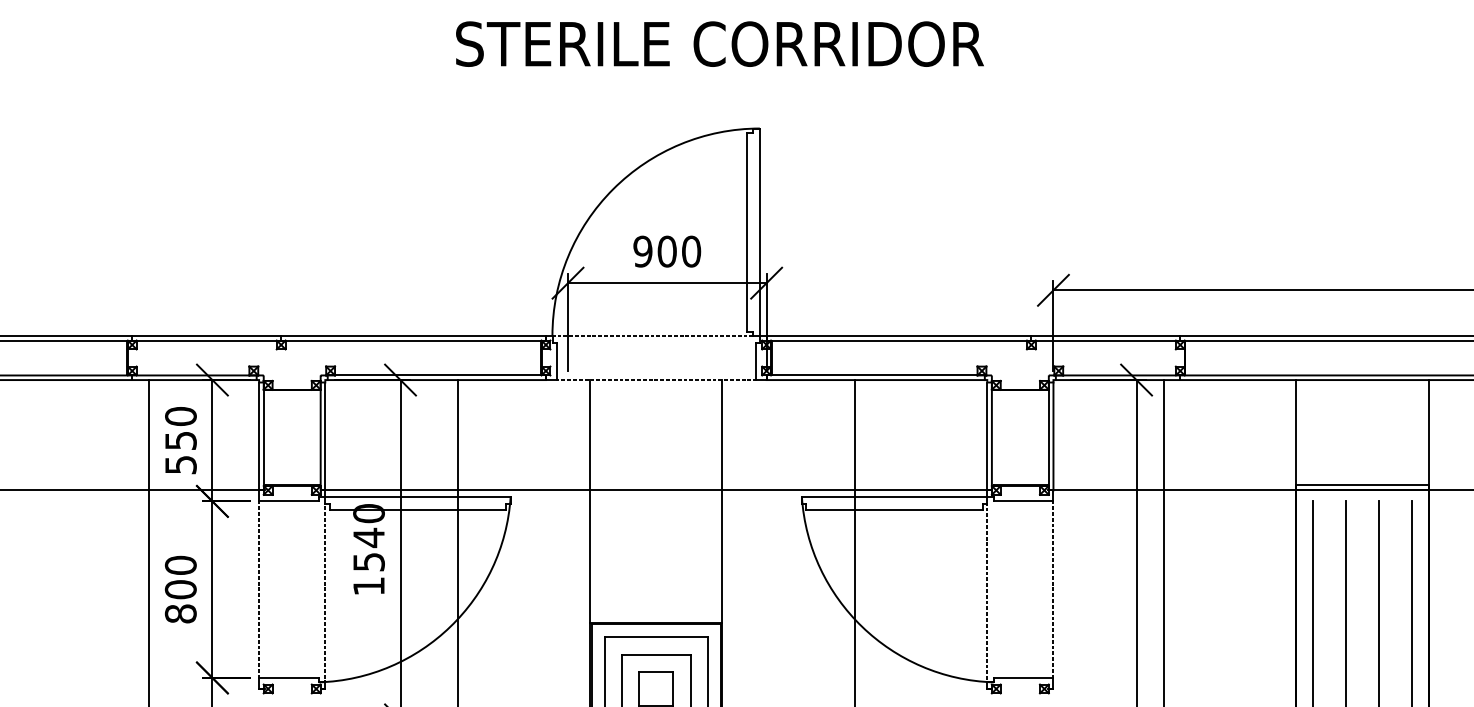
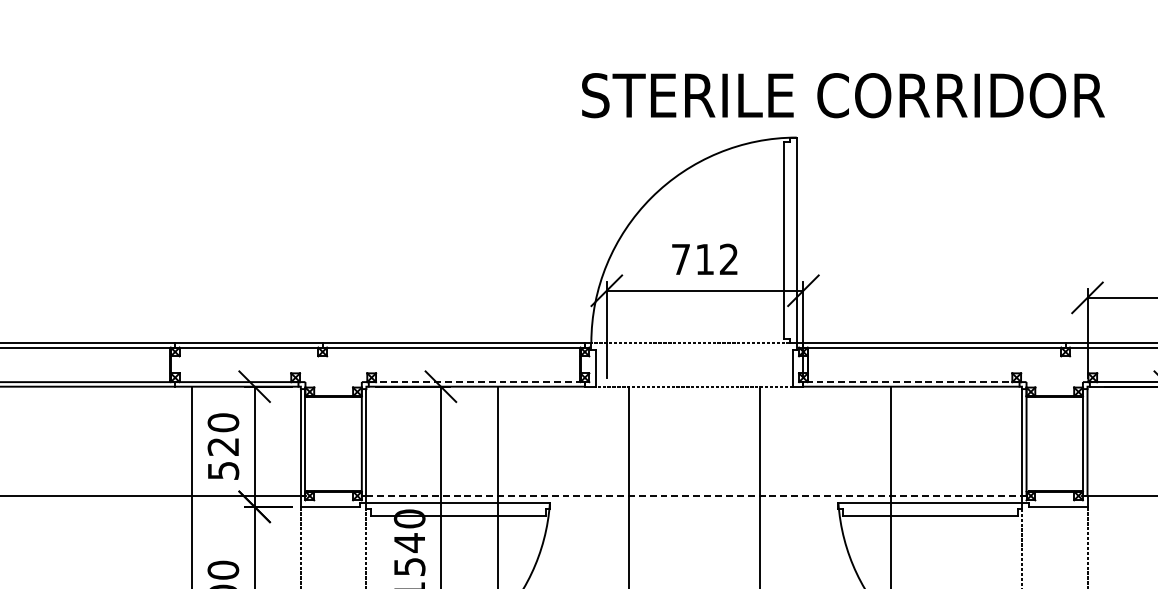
text: (719, 43) -> (842, 94), moved
text: (667, 251) -> (705, 259), 900 -> 712
line: (437, 375) -> (477, 382), solid -> dashed
line: (875, 375) -> (911, 382), solid -> dashed
text: (180, 440) -> (223, 446), 550 -> 520
line: (656, 490) -> (694, 496), solid -> dashed

